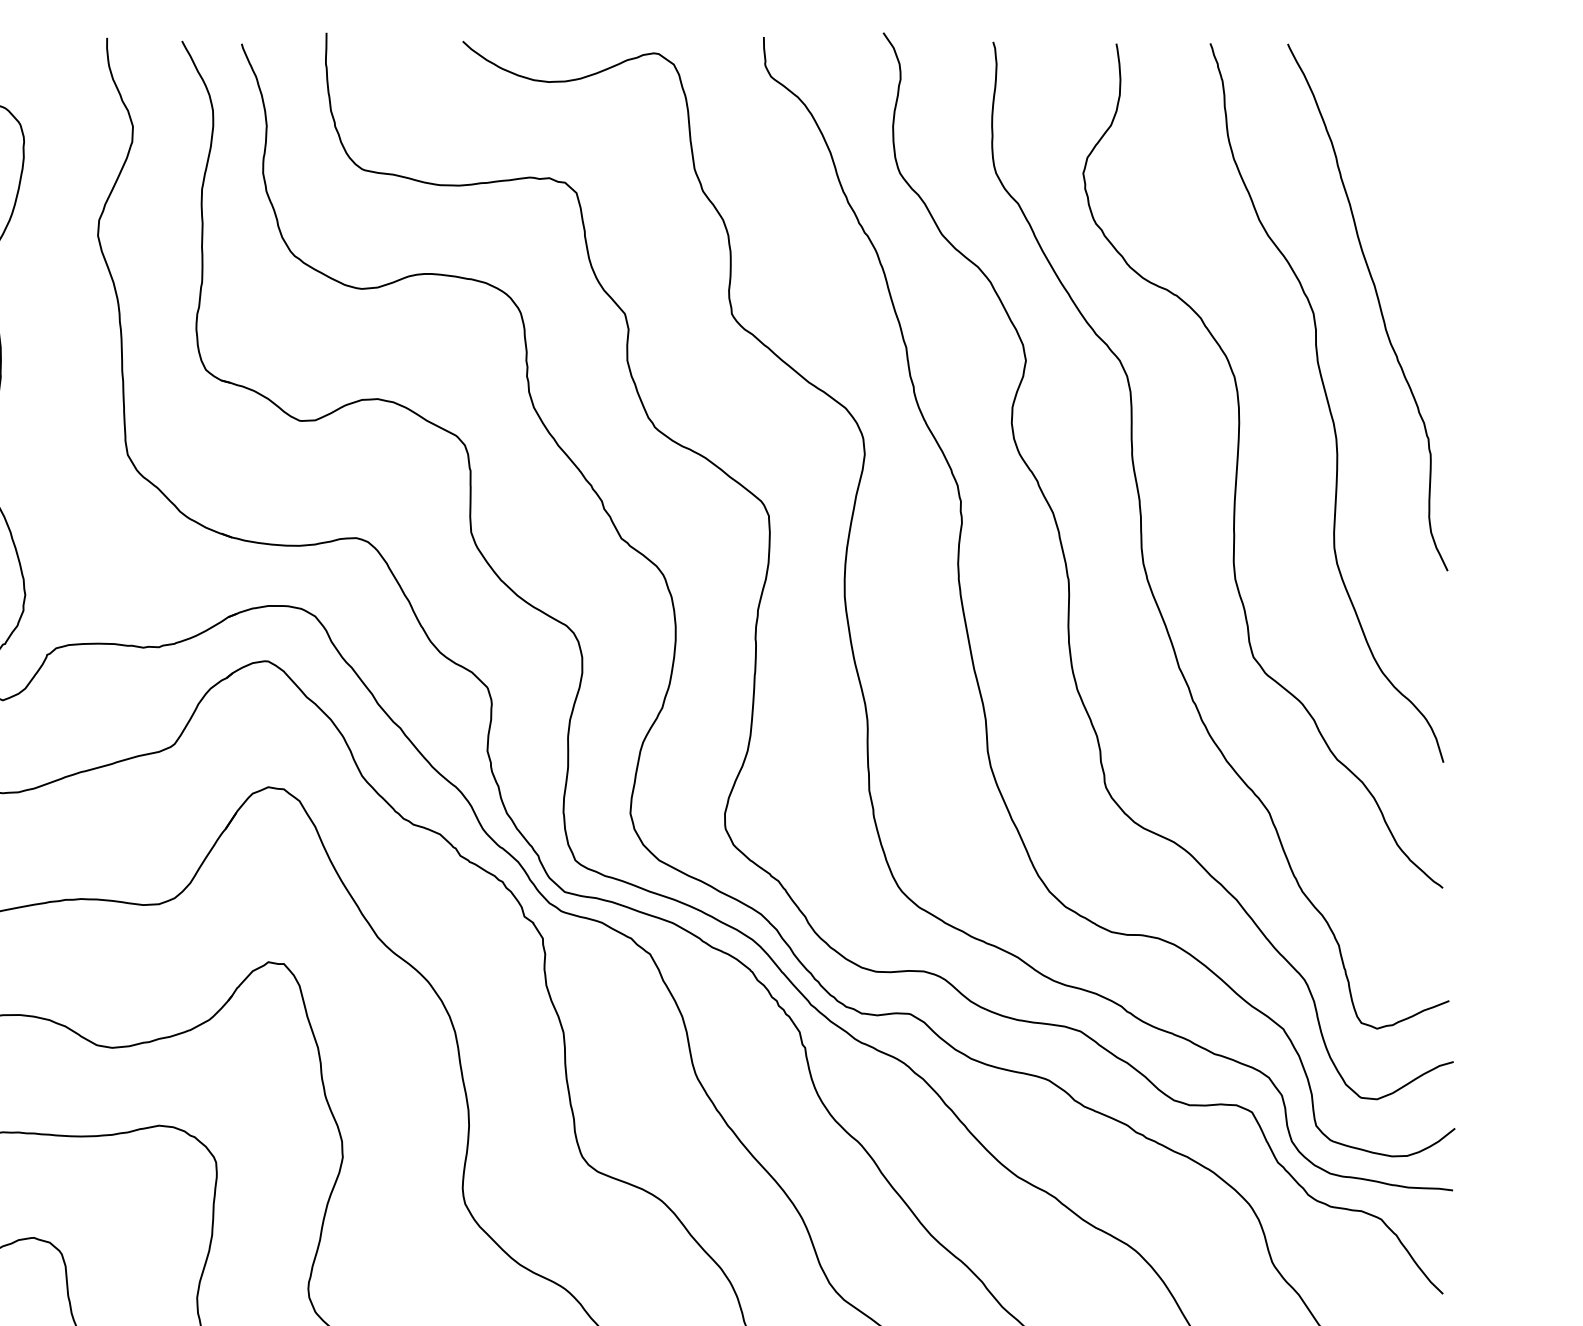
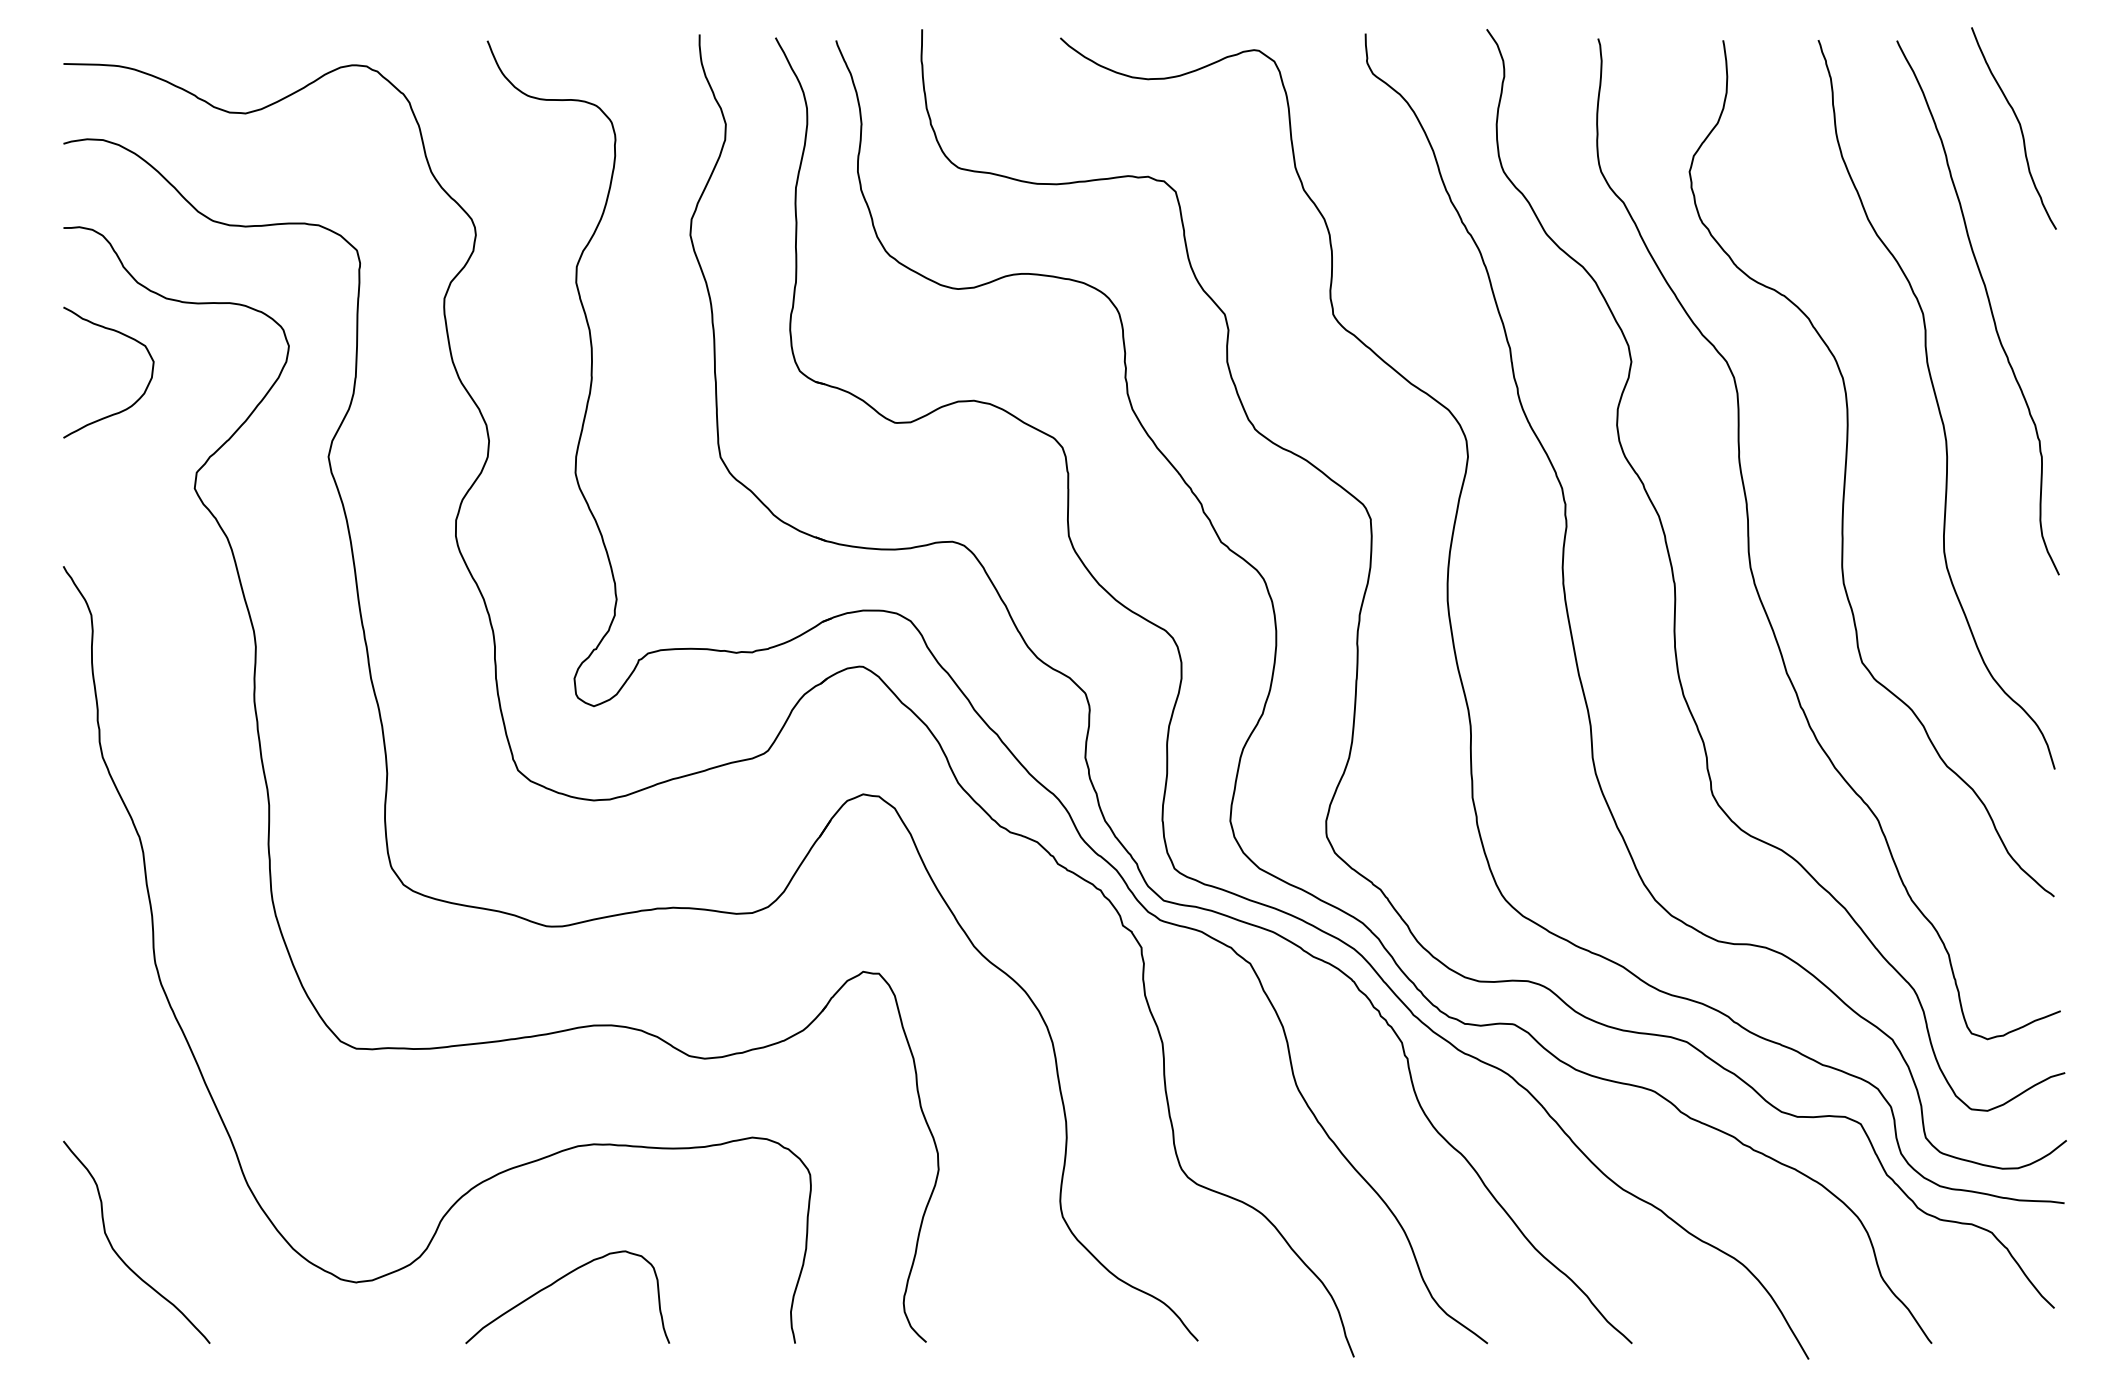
curve: (1408, 129) -> (2019, 127), added

